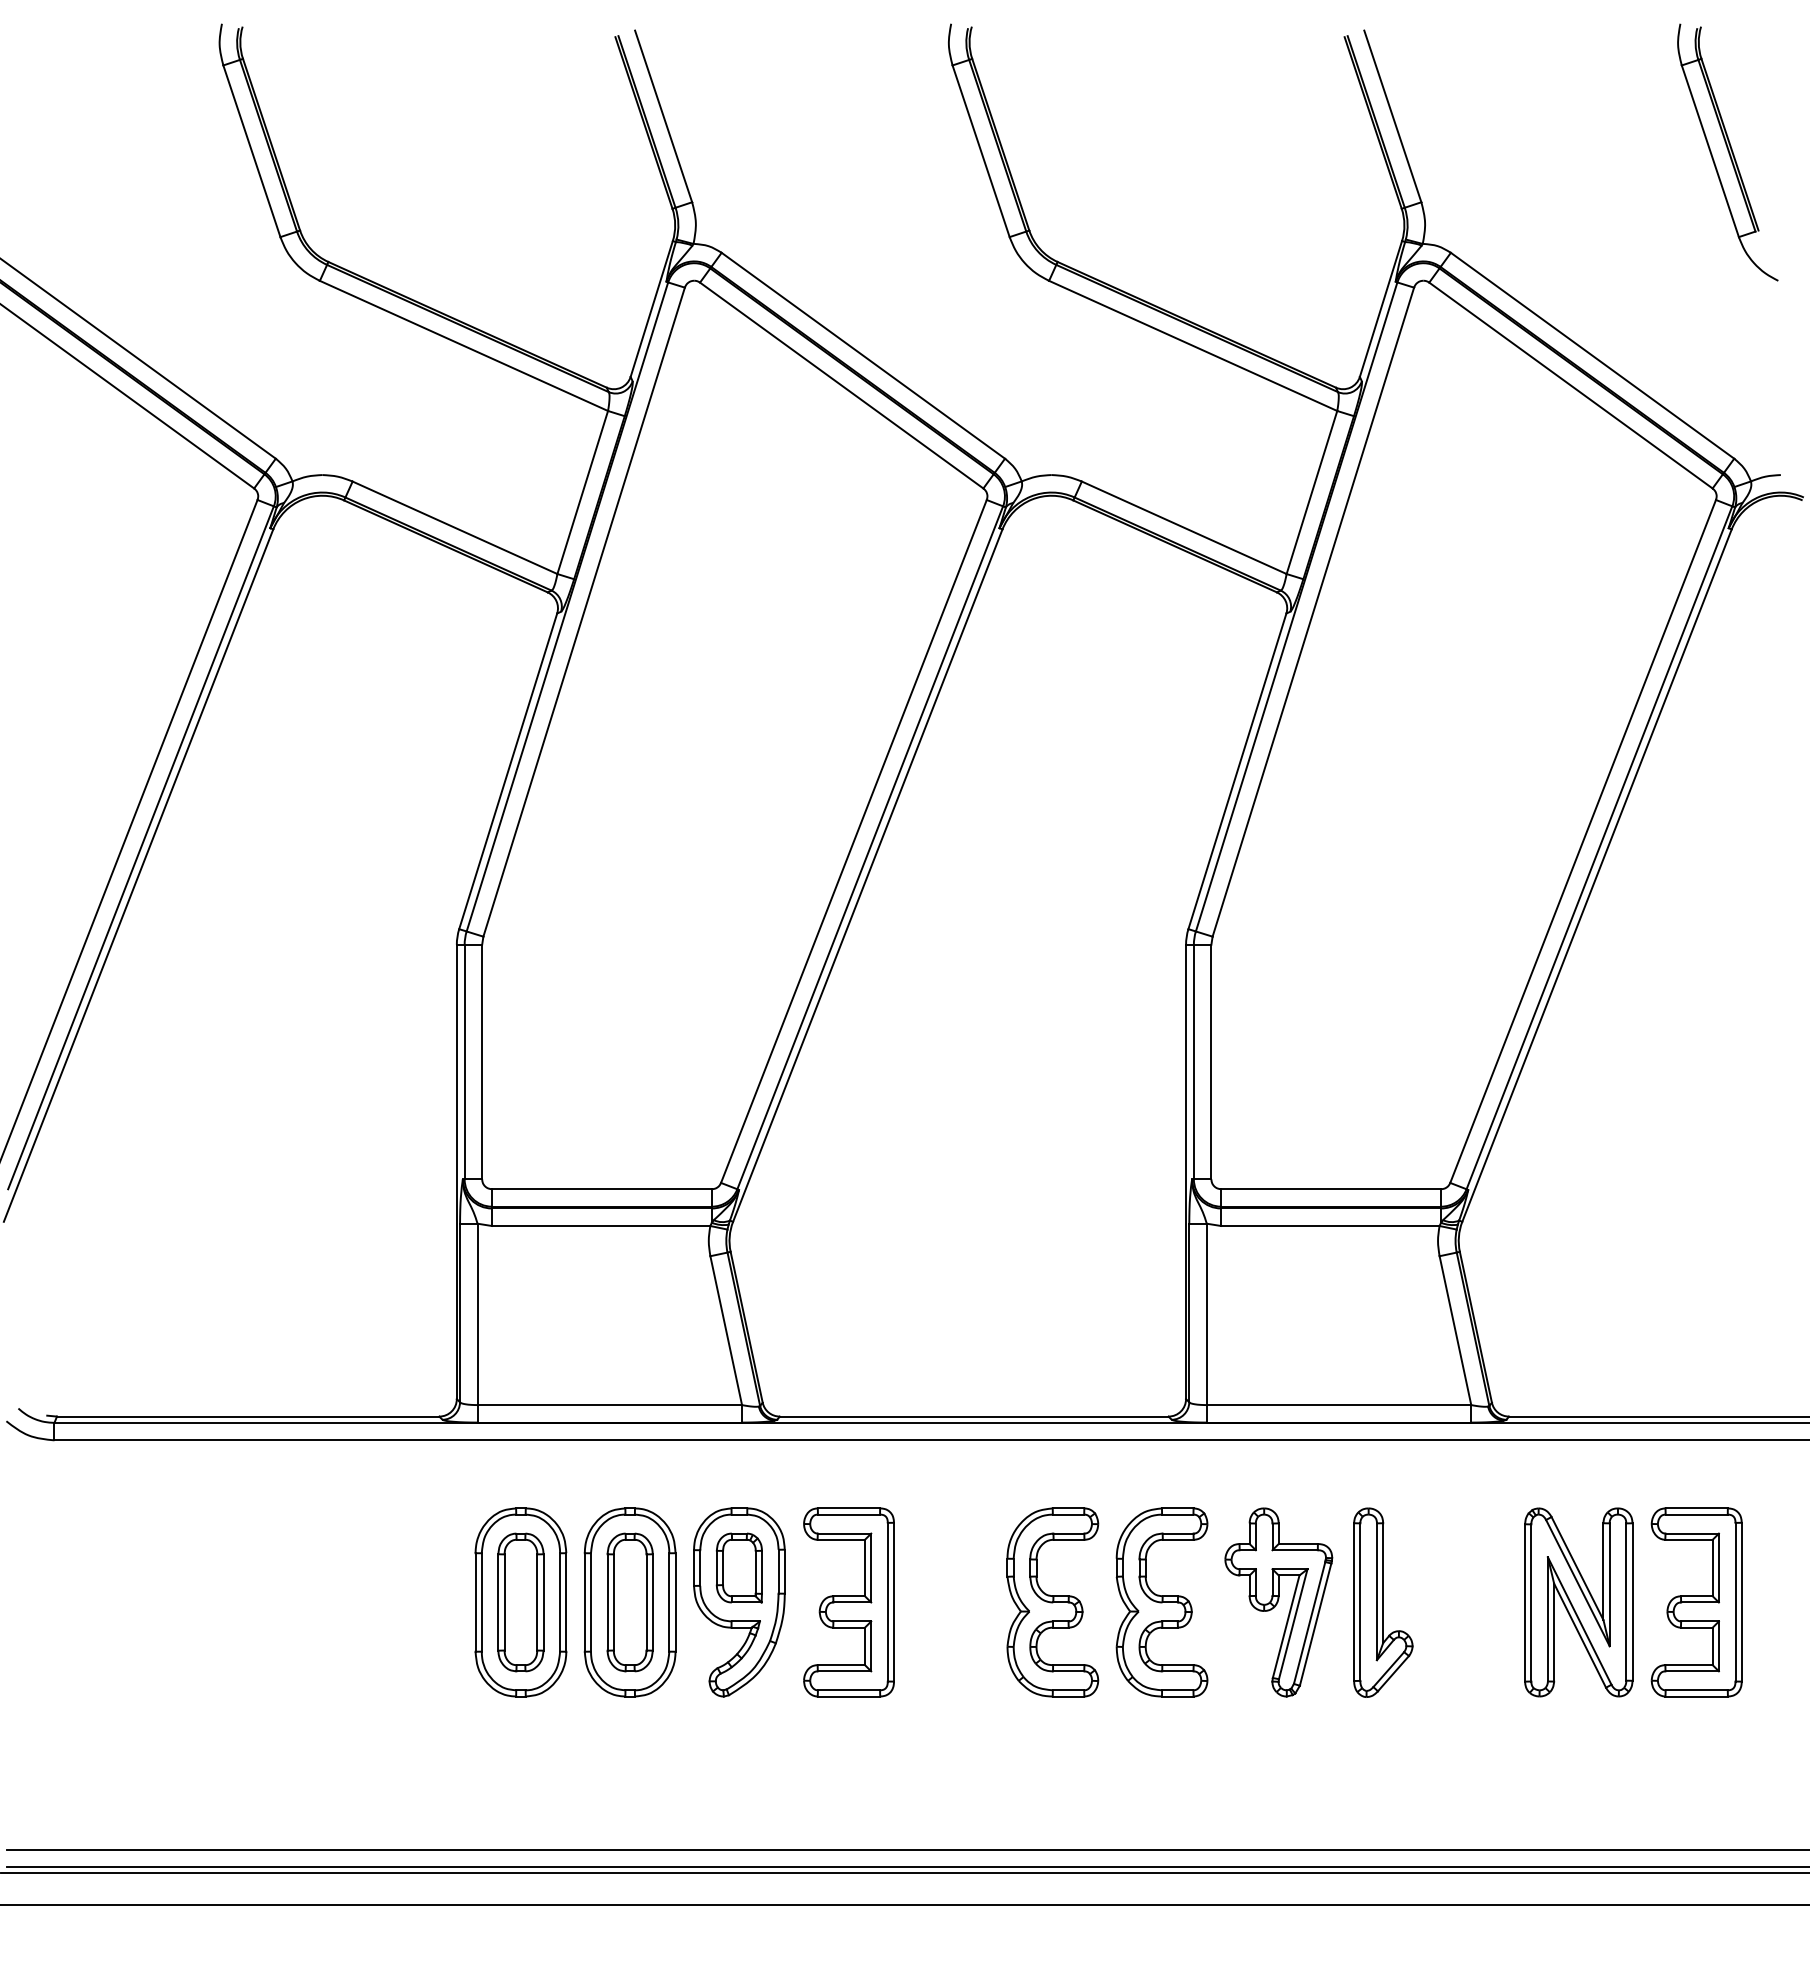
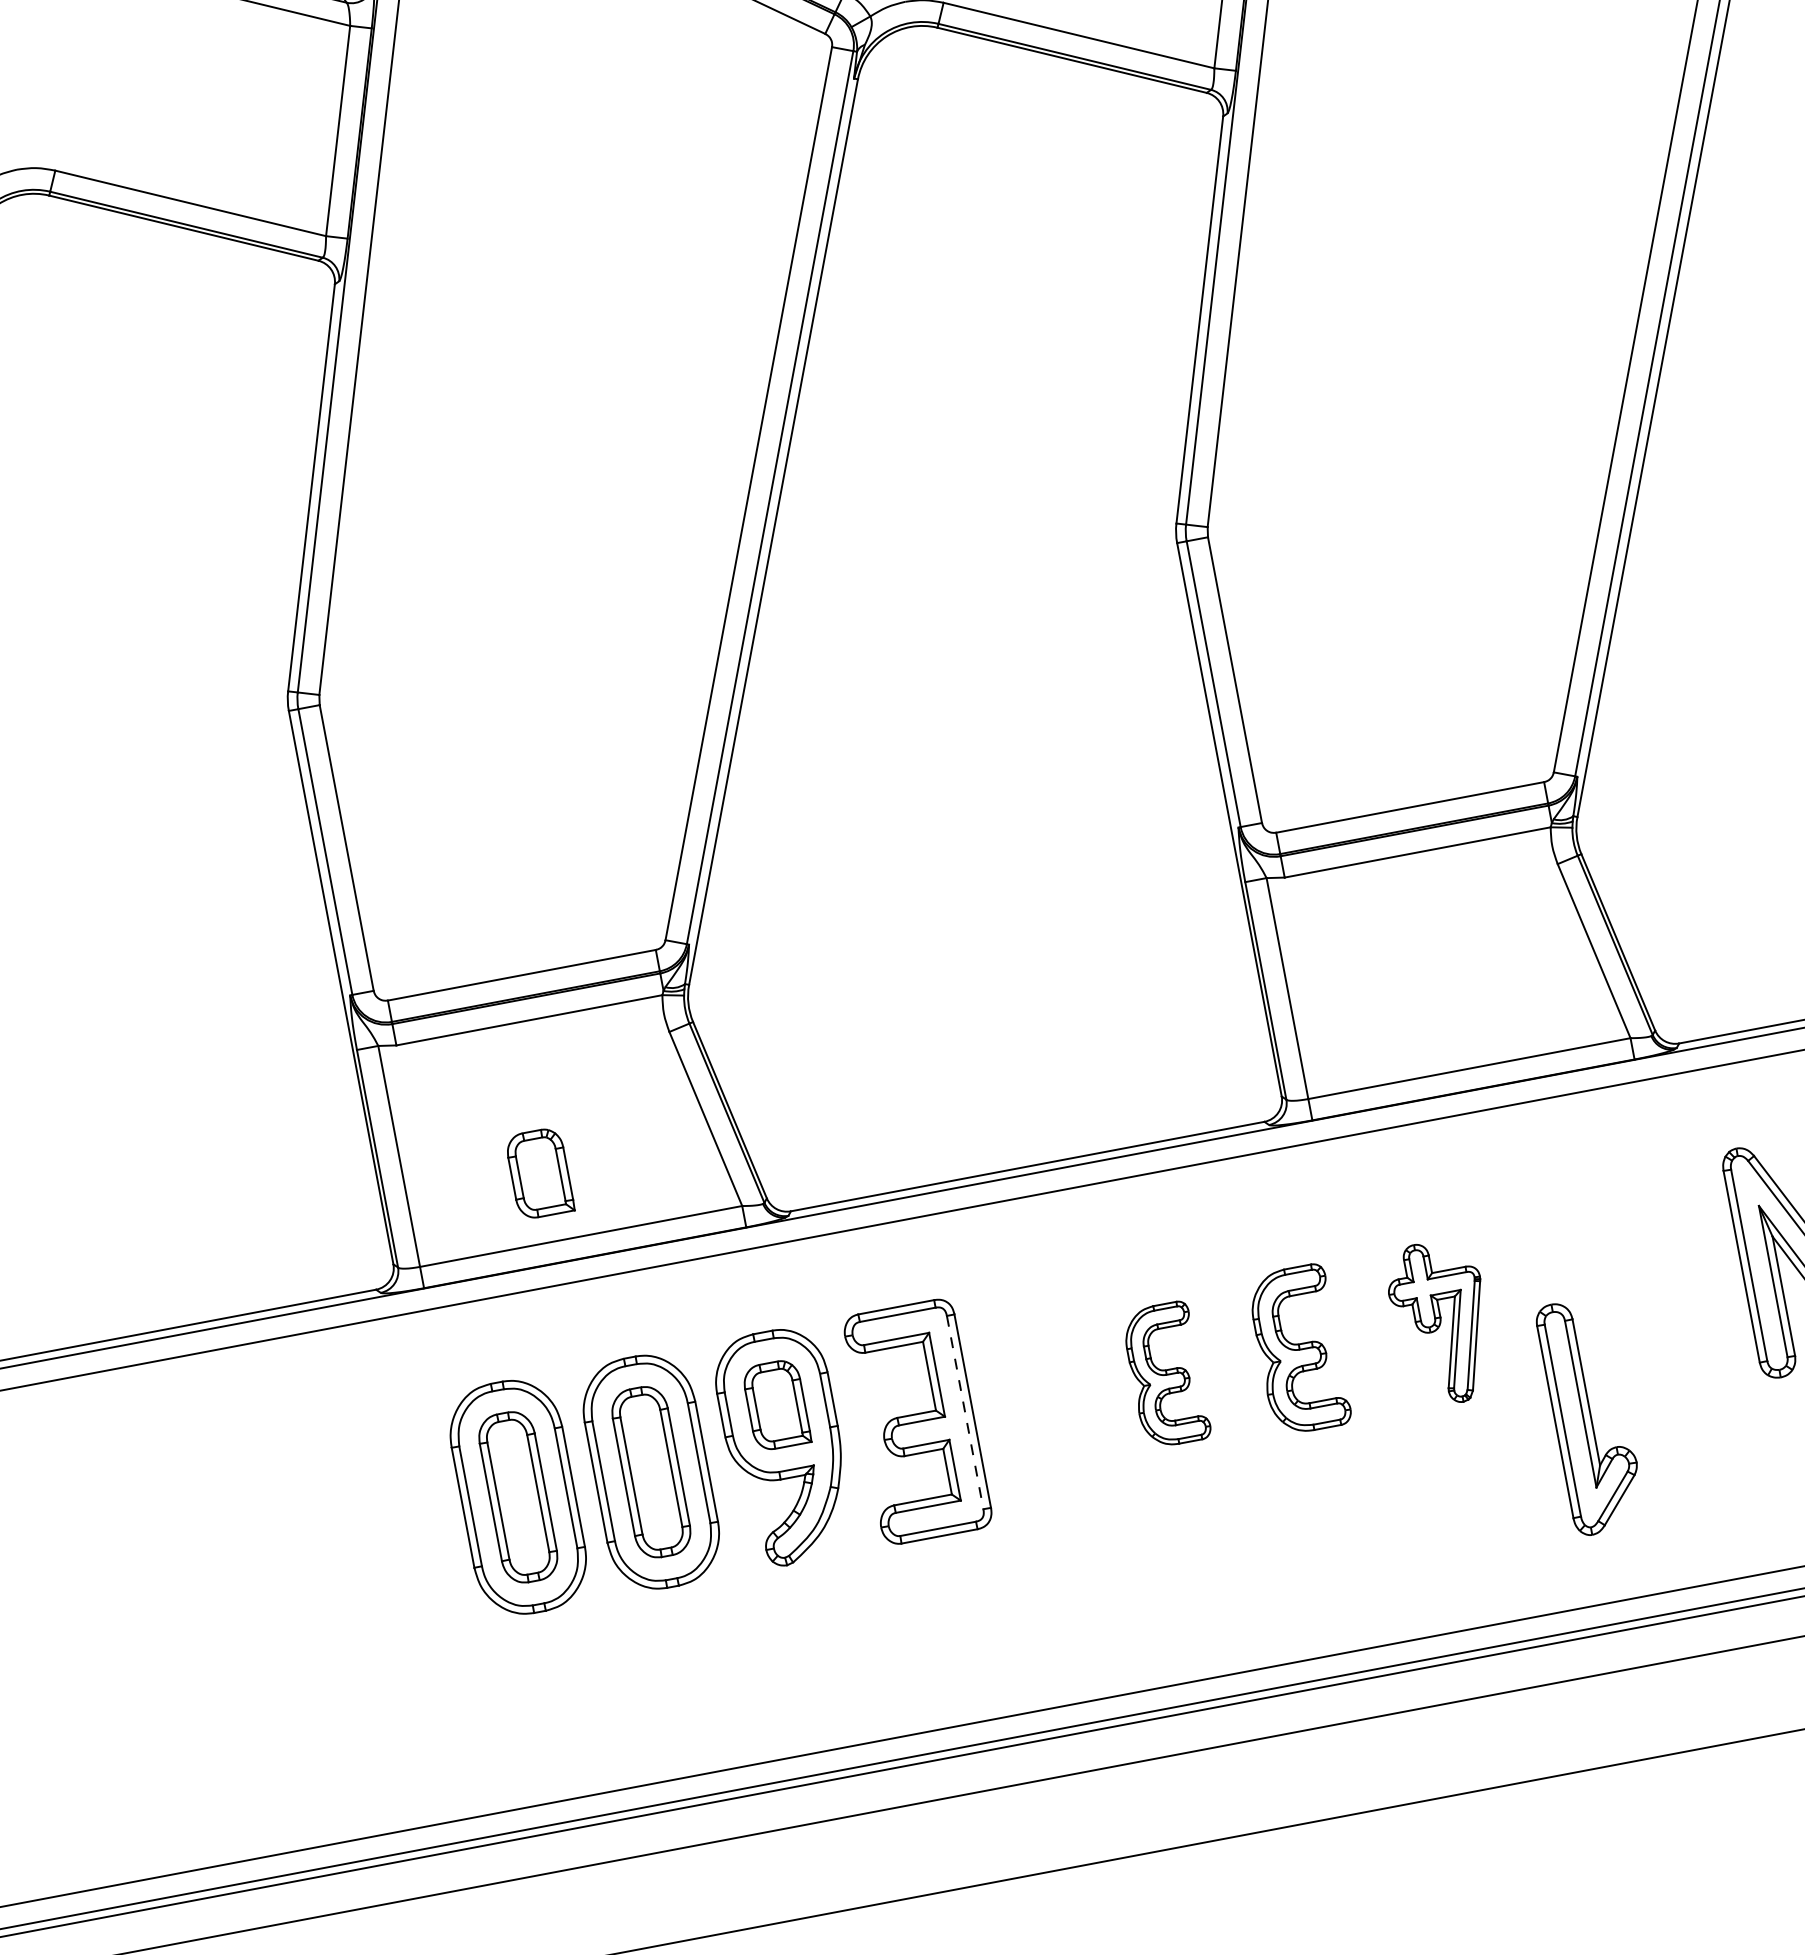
part: (585, 1348) -> (538, 1173), added
line: (887, 1602) -> (964, 1413), solid -> dashed
part: (1052, 1602) -> (1165, 1375), size x0.6
part: (1161, 1602) -> (1298, 1349), size x0.7
part: (1278, 1602) -> (1441, 1323), size x0.7
part: (1383, 1602) -> (1591, 1415), moved

